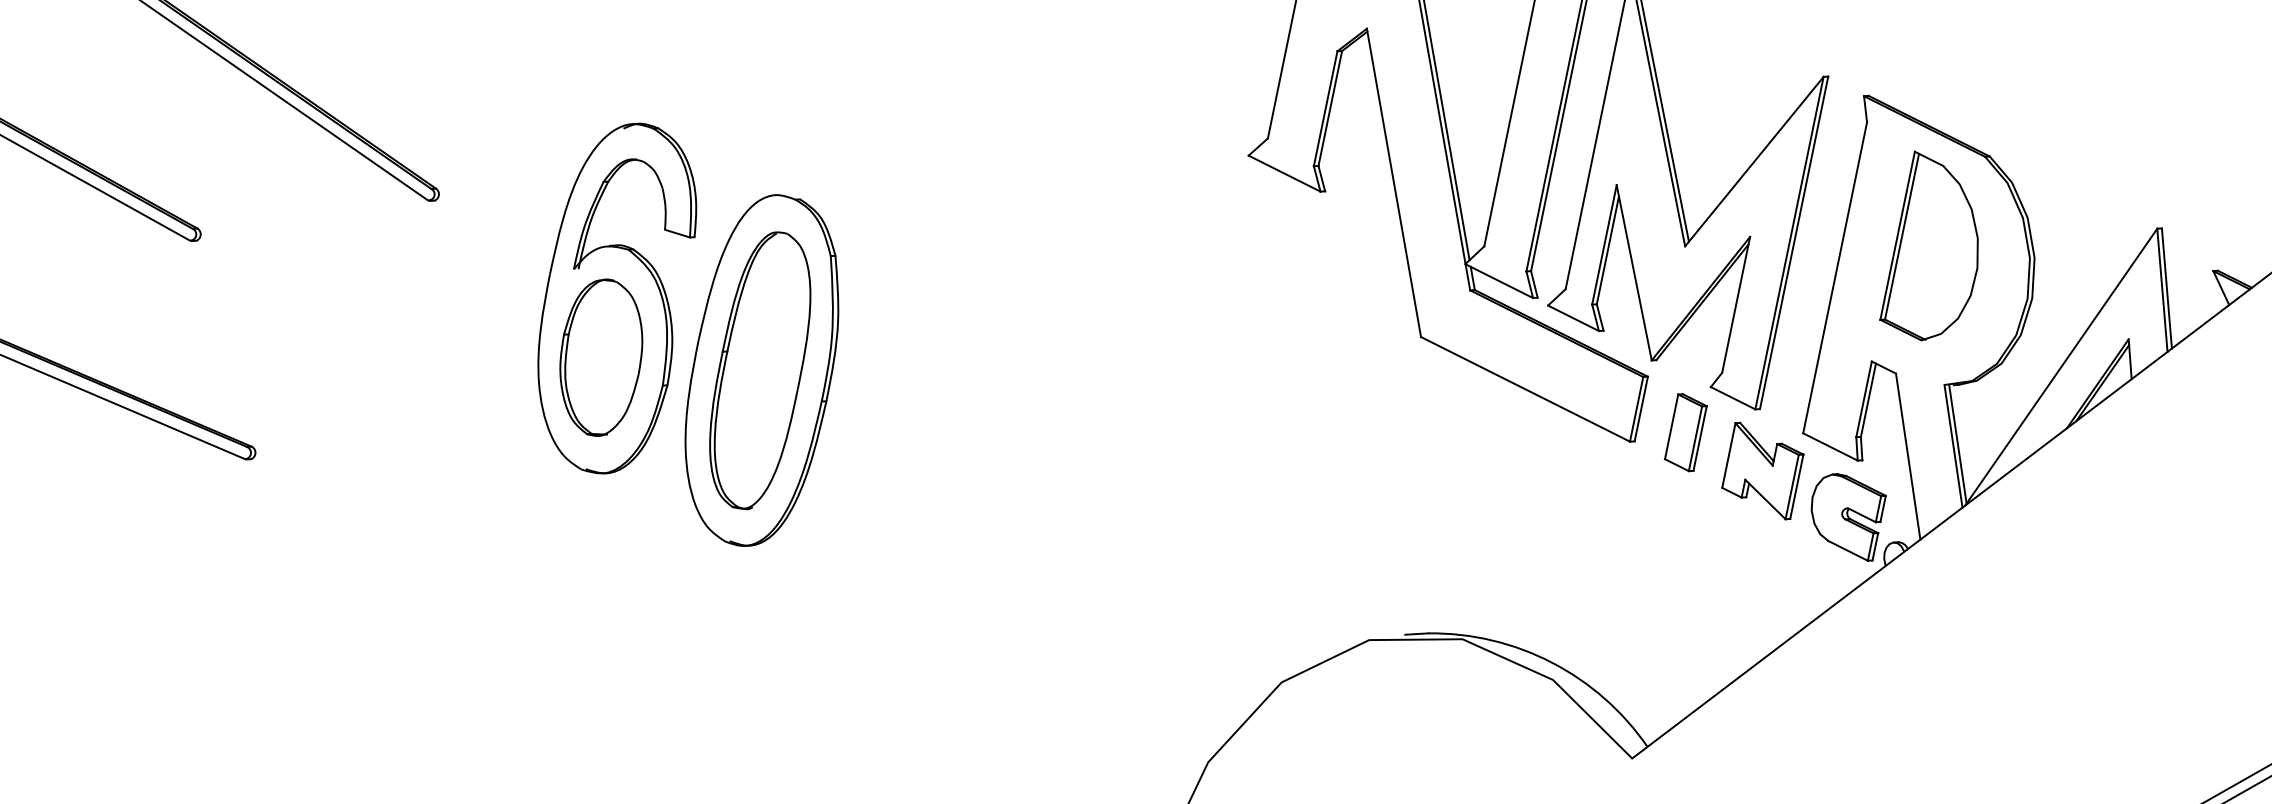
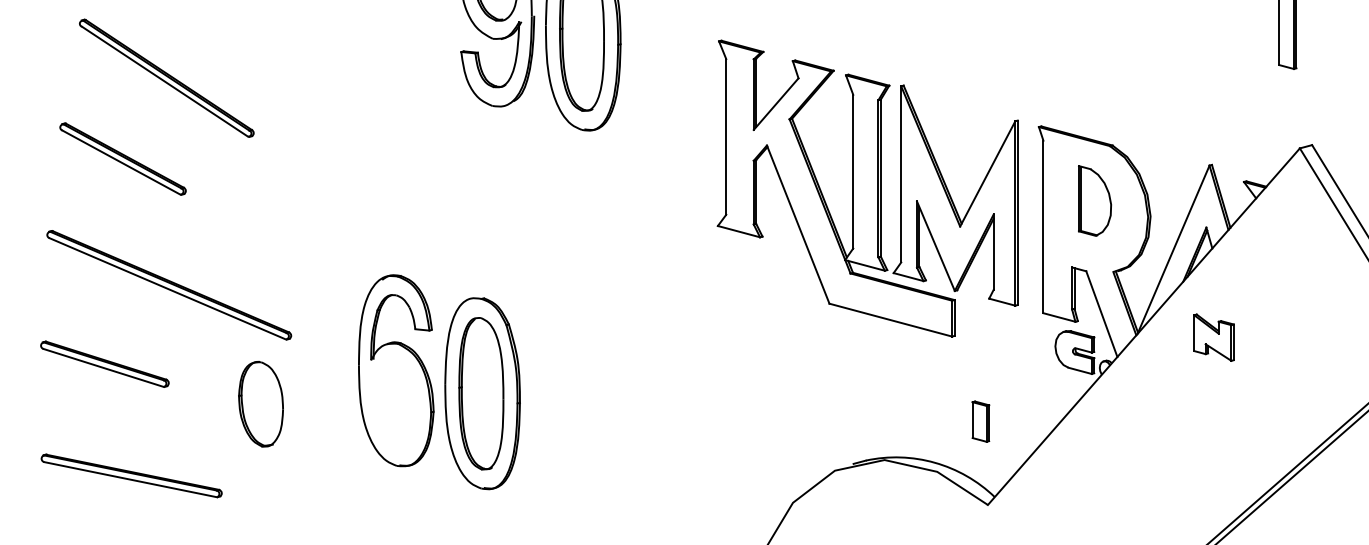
part: (1936, 249) -> (1094, 200), size x0.7
part: (599, 357) -> (260, 404), moved
part: (1685, 432) -> (980, 421), moved
part: (1761, 470) -> (1213, 337), moved

